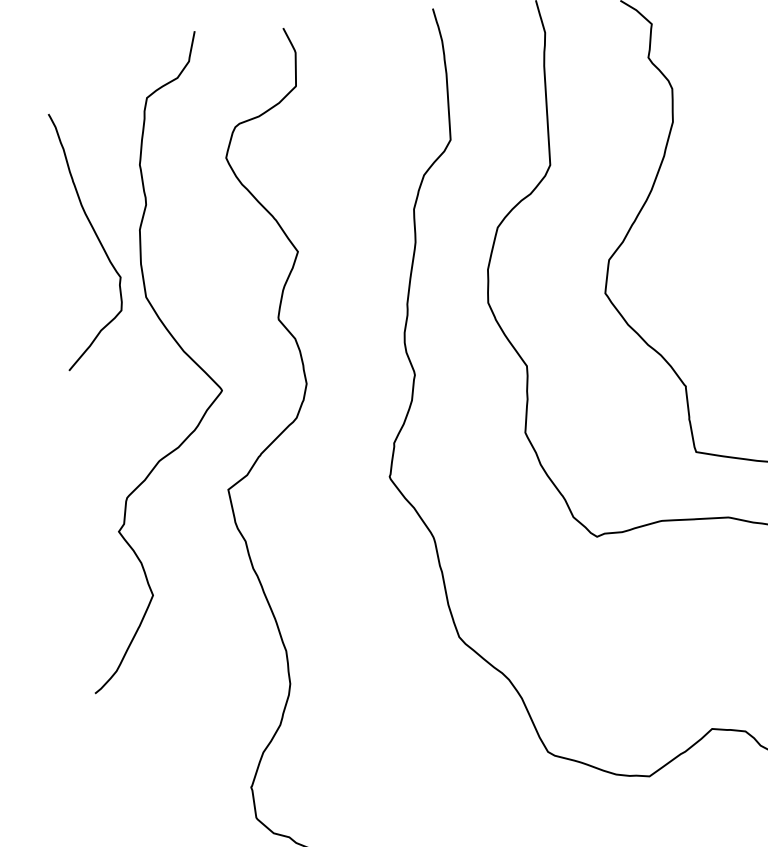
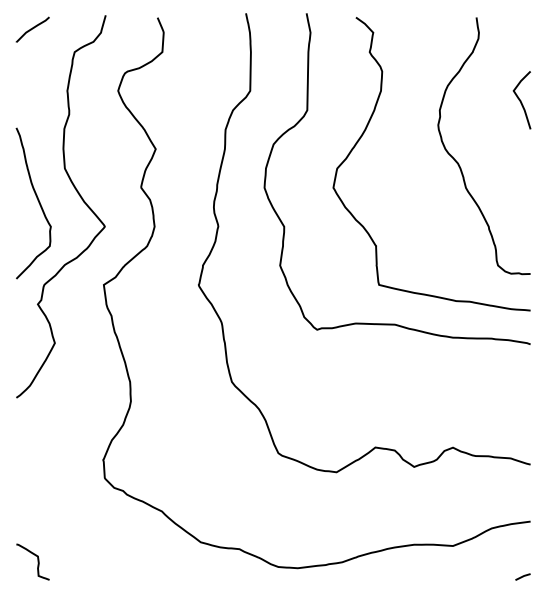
curve: (72, 65) -> (32, 29), added
curve: (94, 234) -> (37, 200), moved

